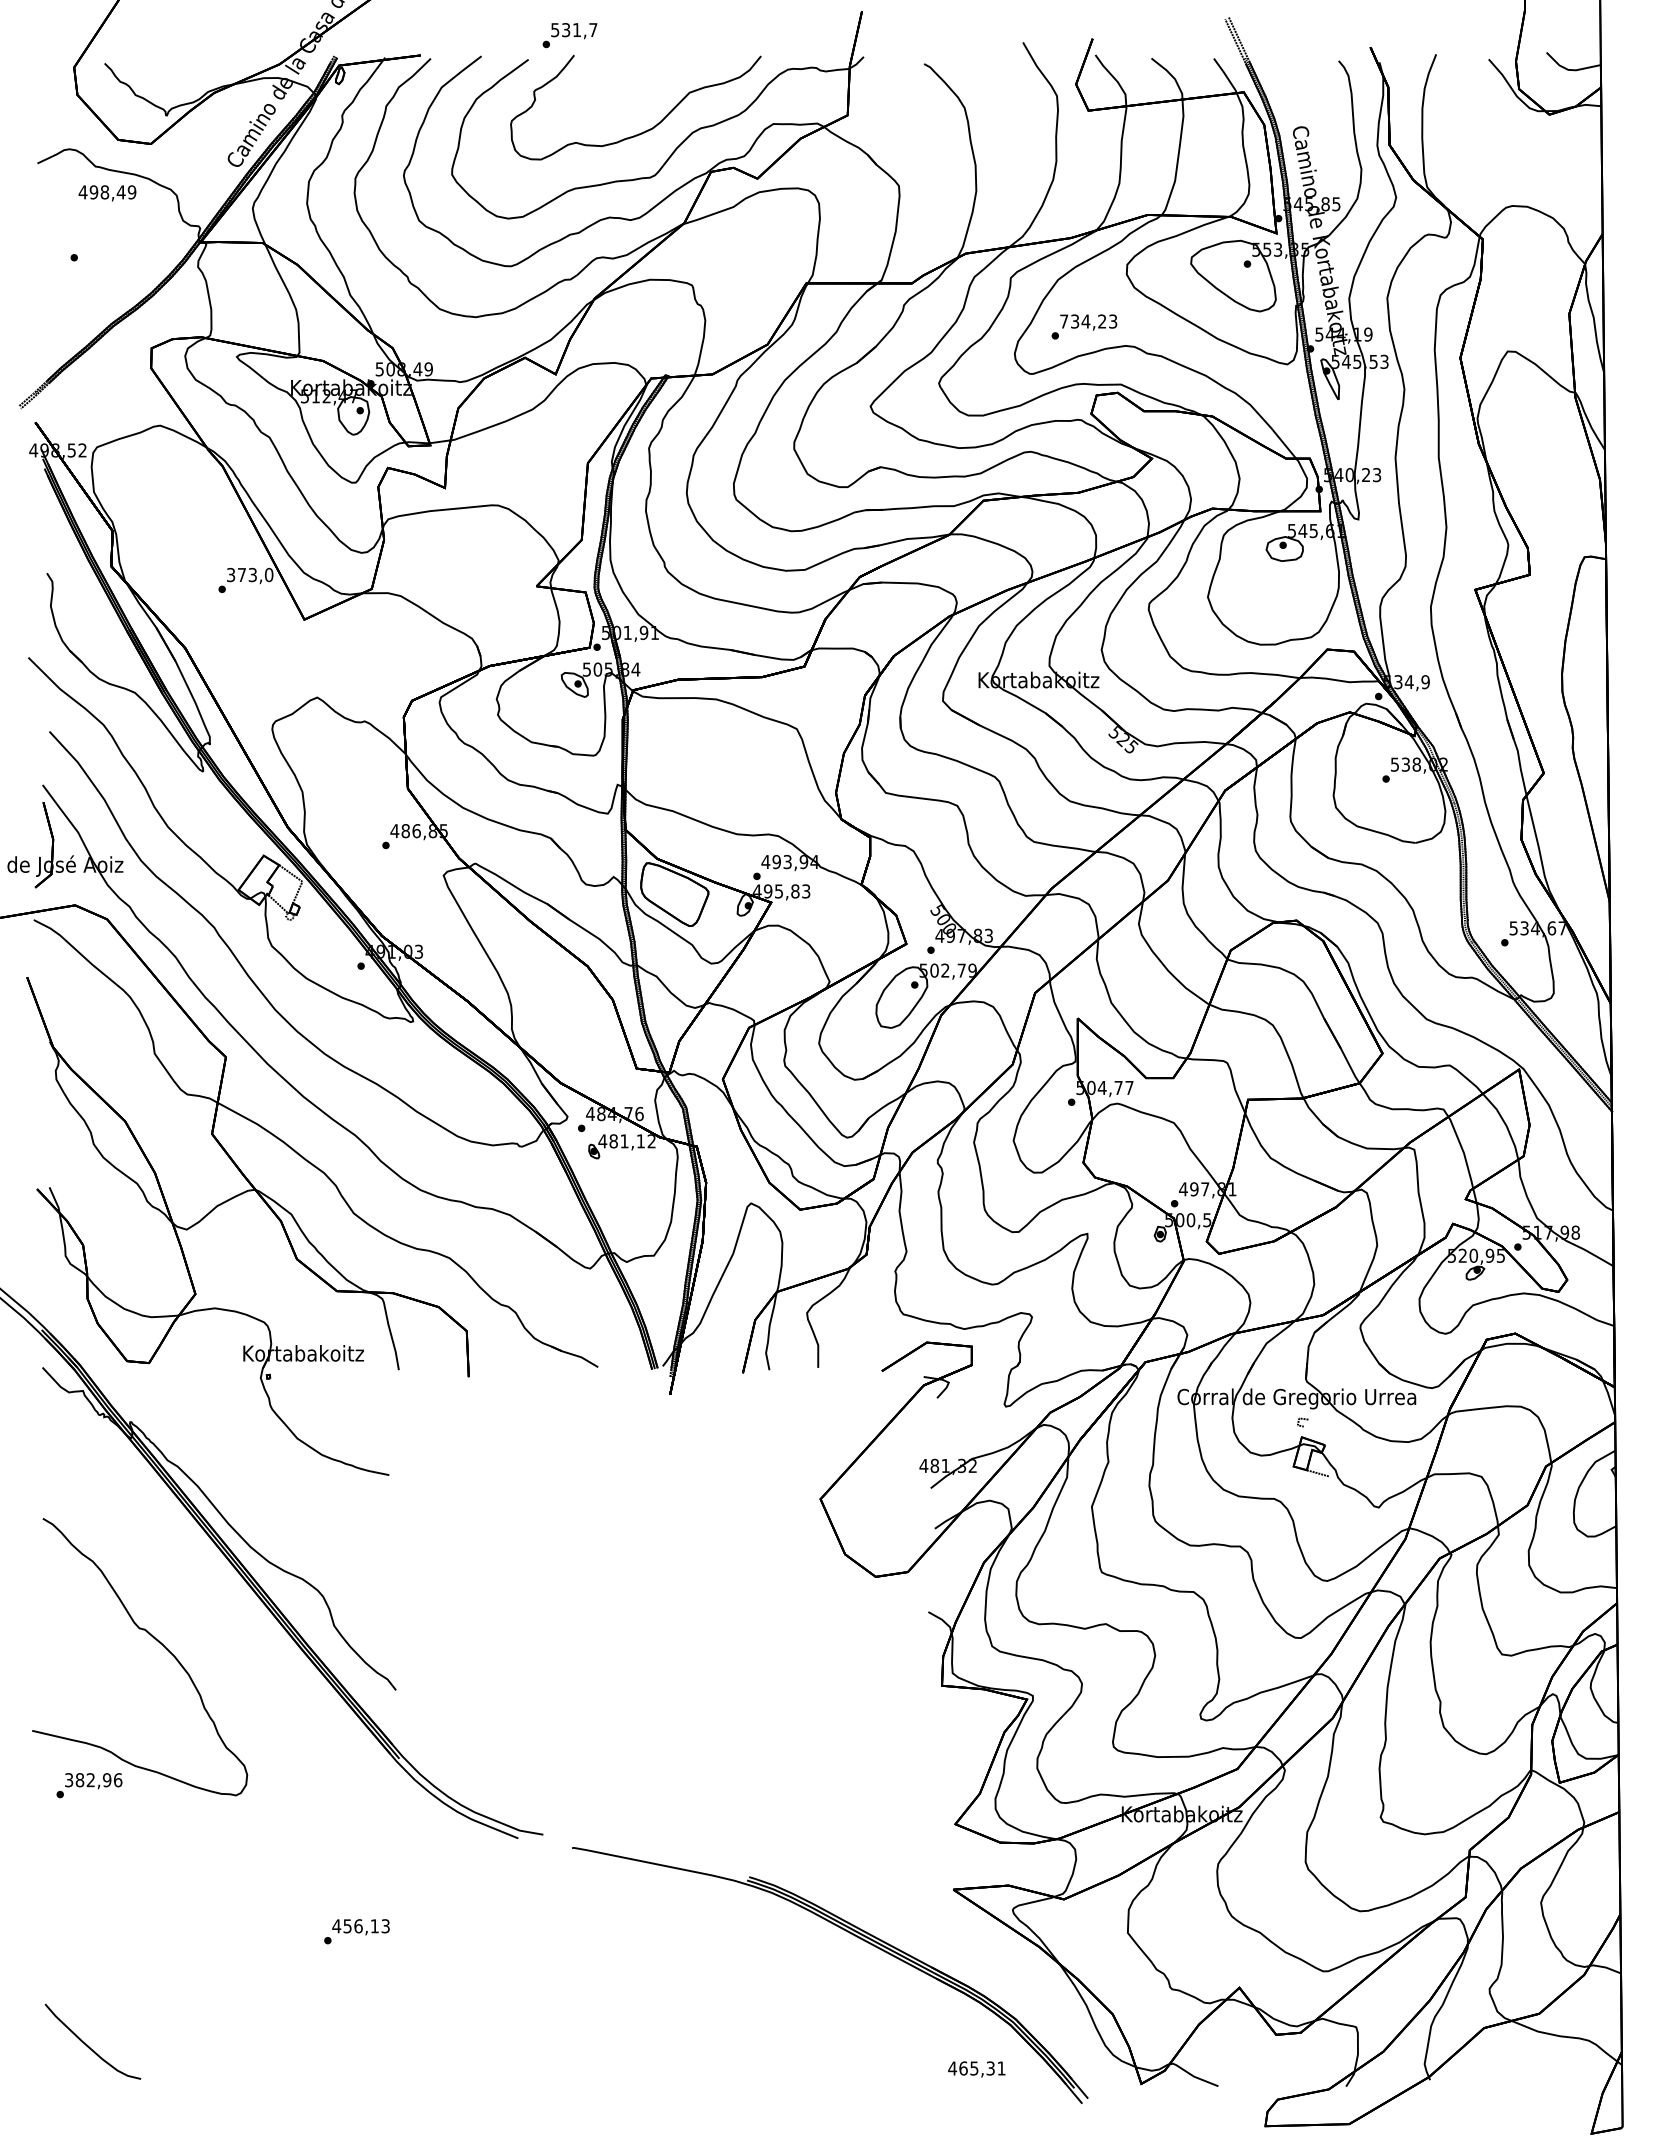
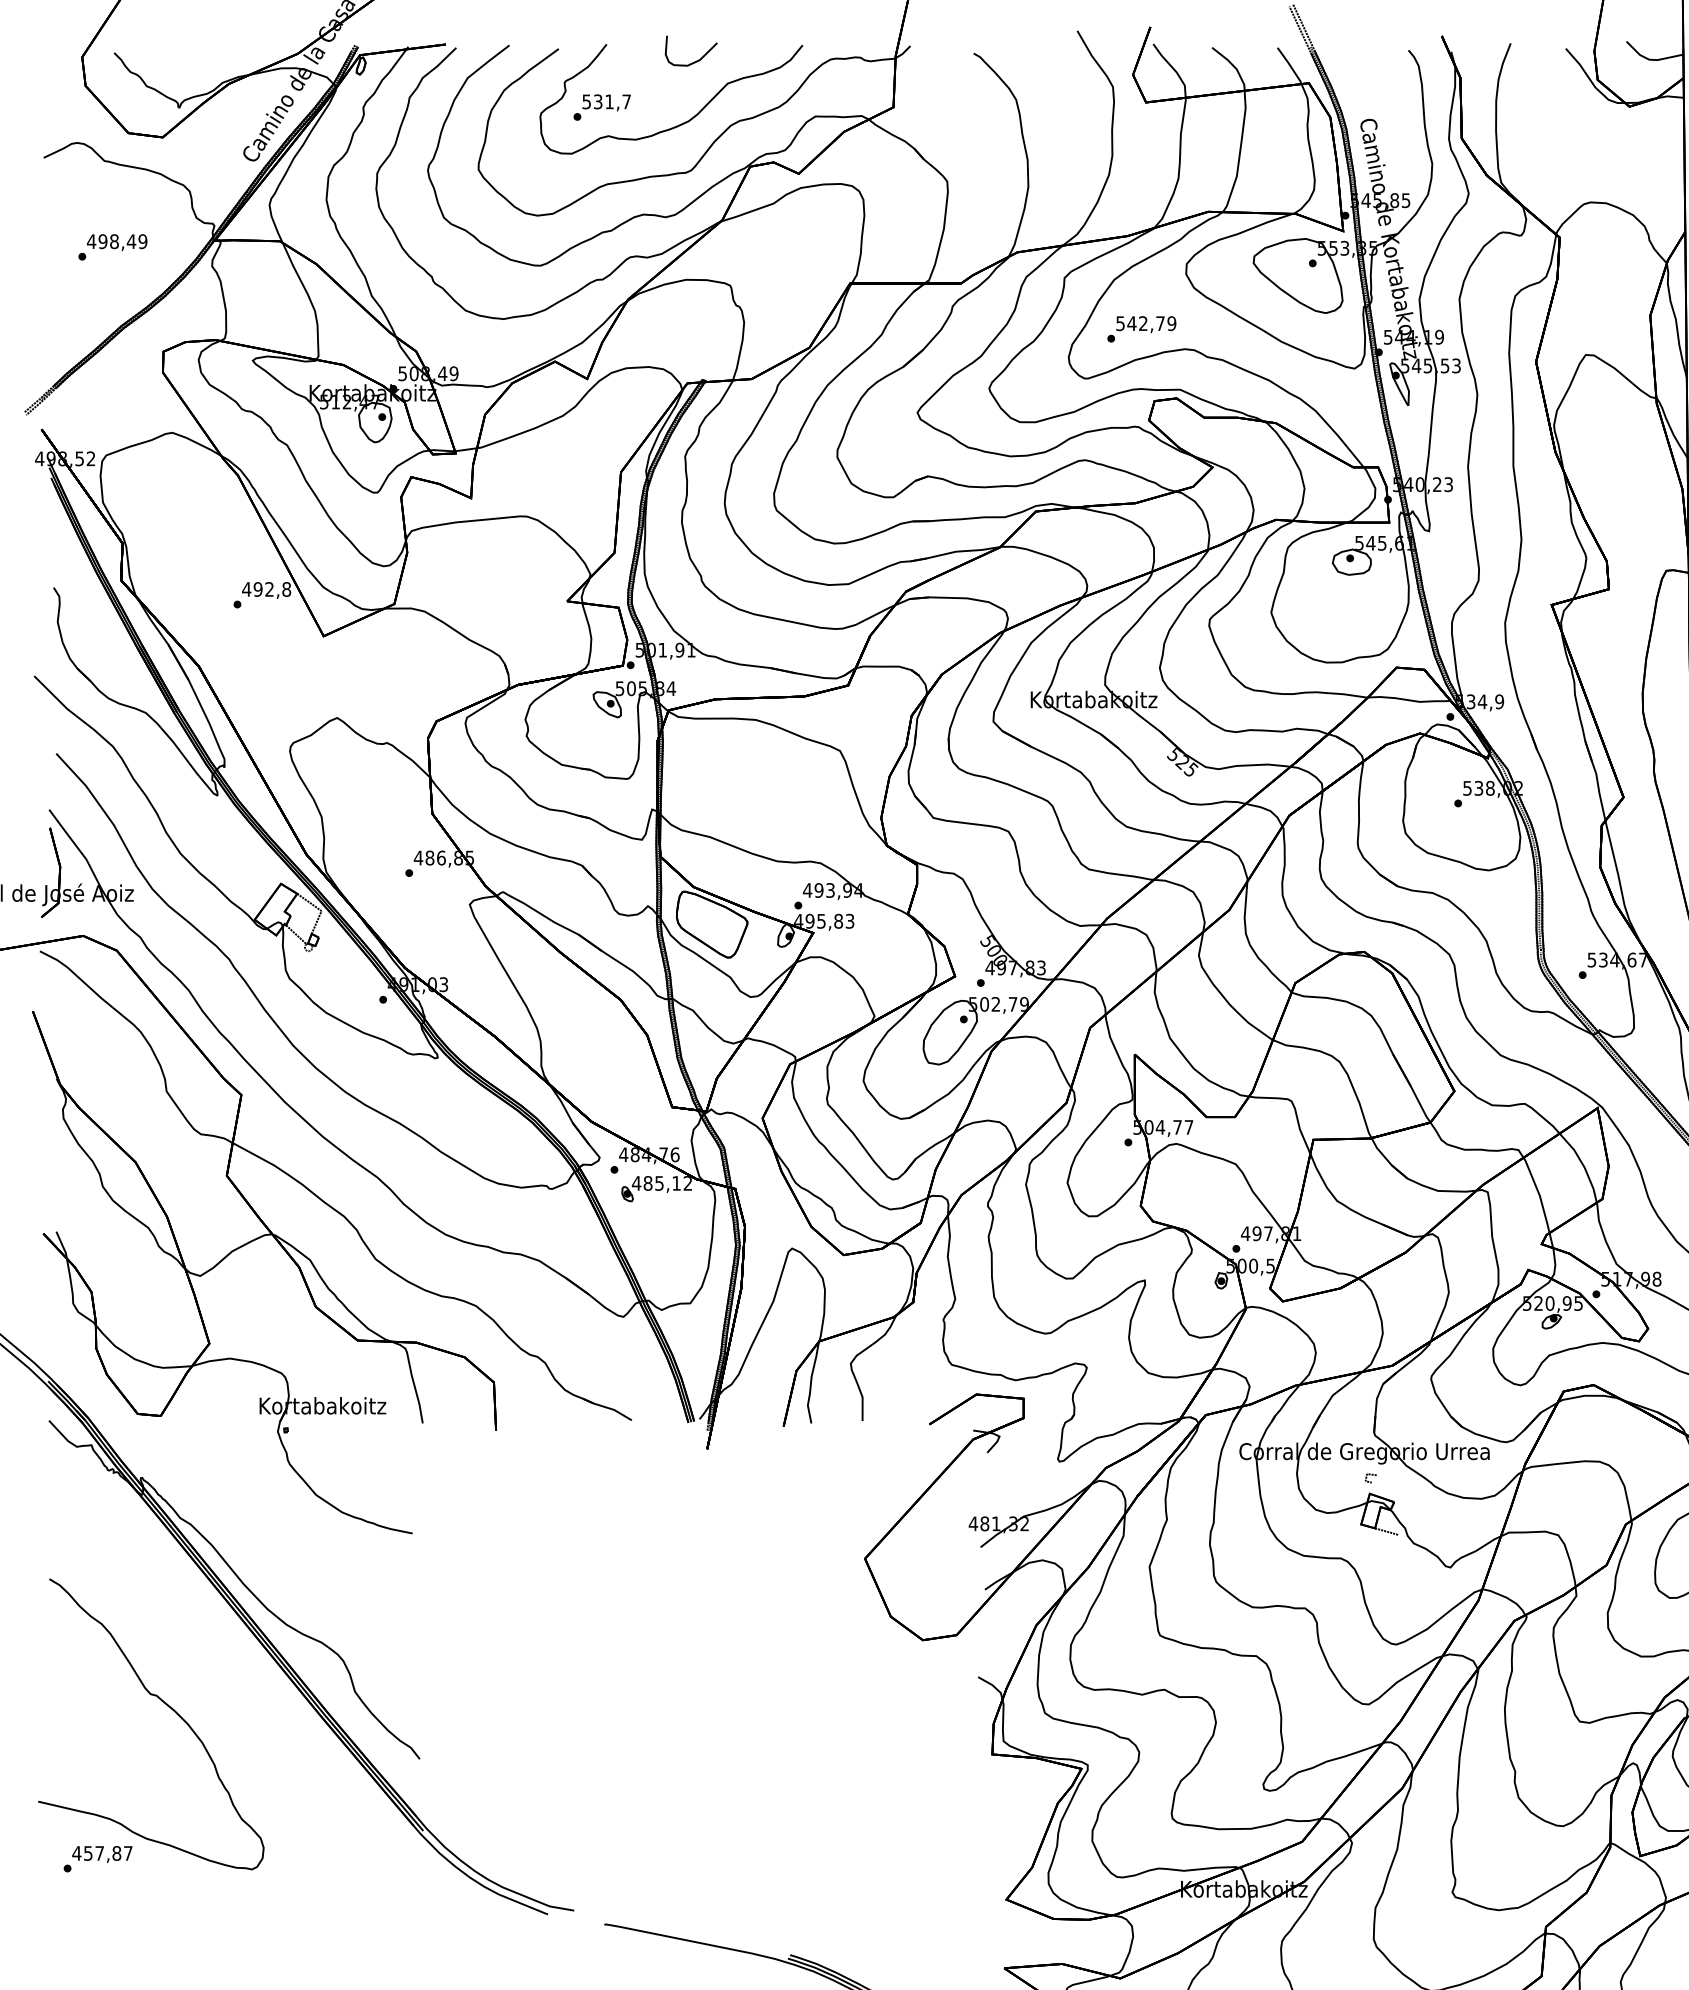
text: (569, 35) -> (601, 107), moved
part: (659, 70) -> (696, 60), added
text: (107, 193) -> (117, 242), moved
text: (1088, 321) -> (1146, 323), 734,23 -> 542,79
text: (249, 574) -> (266, 588), 373,0 -> 492,8
text: (624, 1141) -> (659, 1183), 481,12 -> 485,12
text: (93, 1780) -> (102, 1853), 382,96 -> 457,87

